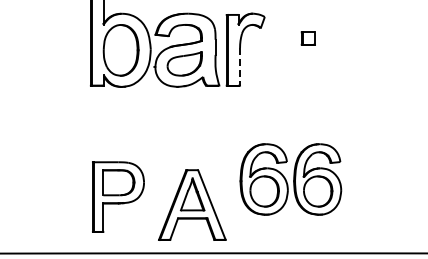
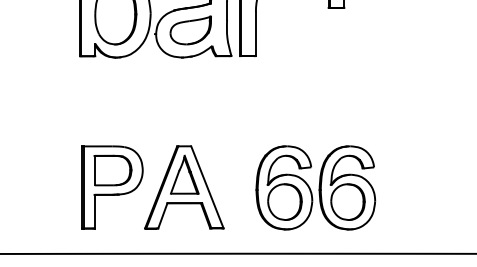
line: (240, 66) -> (256, 33), dashed -> solid
part: (290, 179) -> (315, 187), moved
part: (192, 204) -> (184, 186), moved

